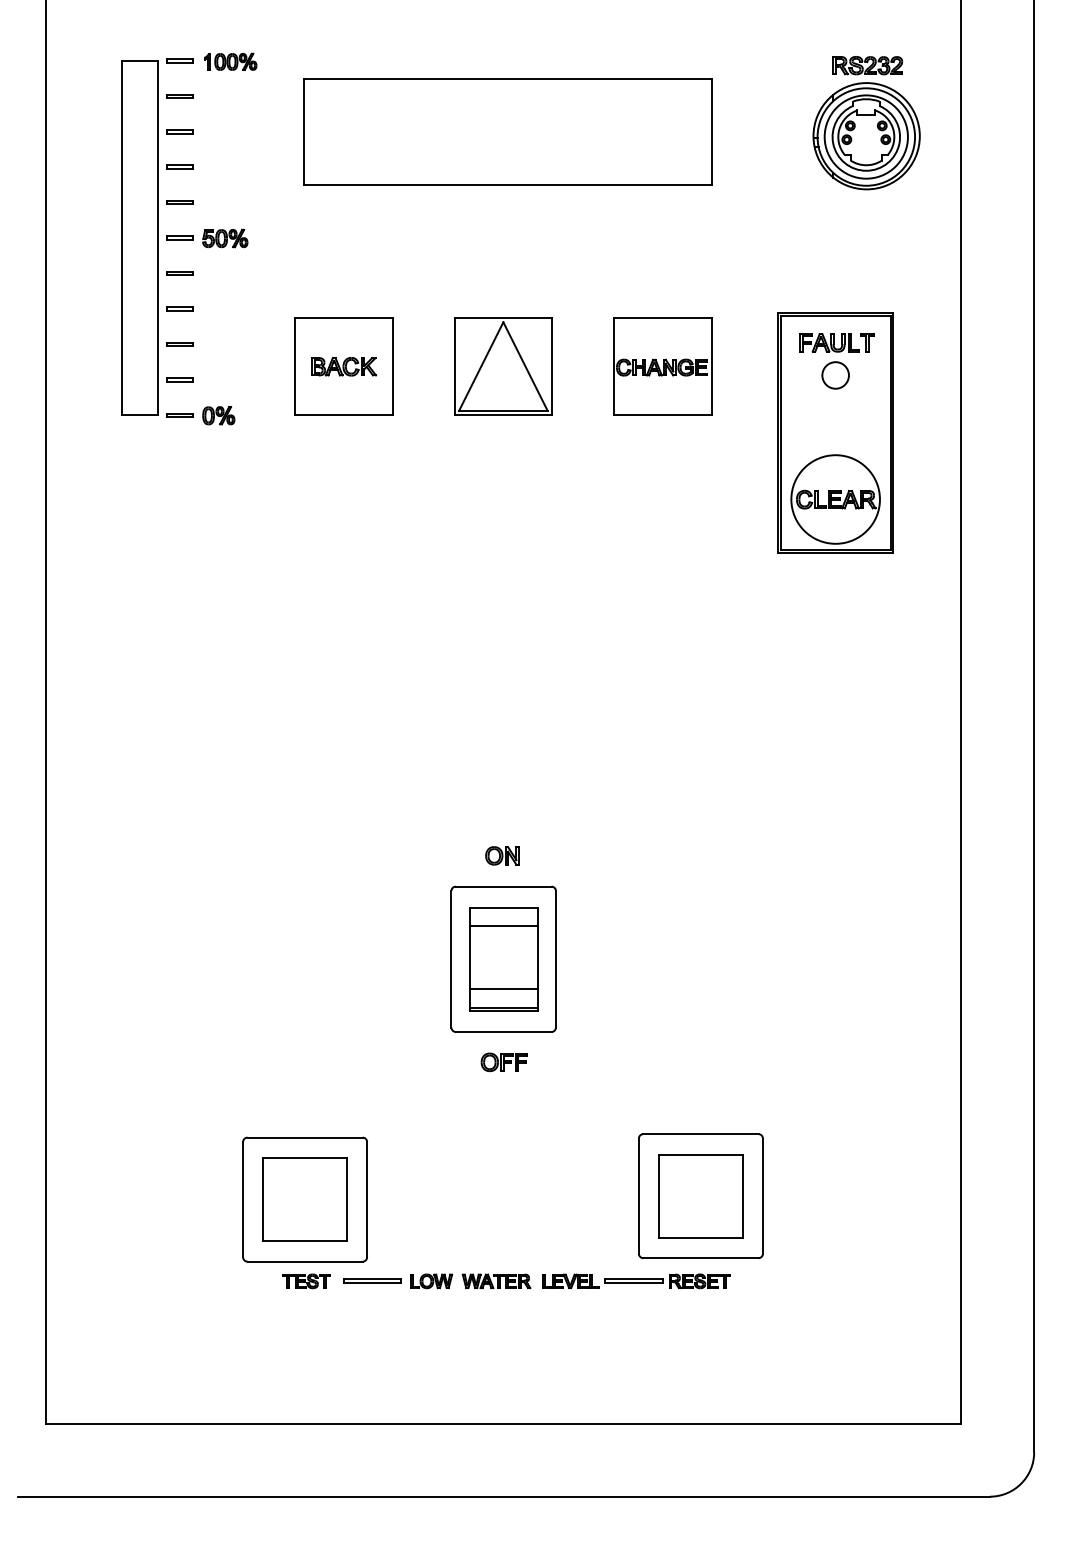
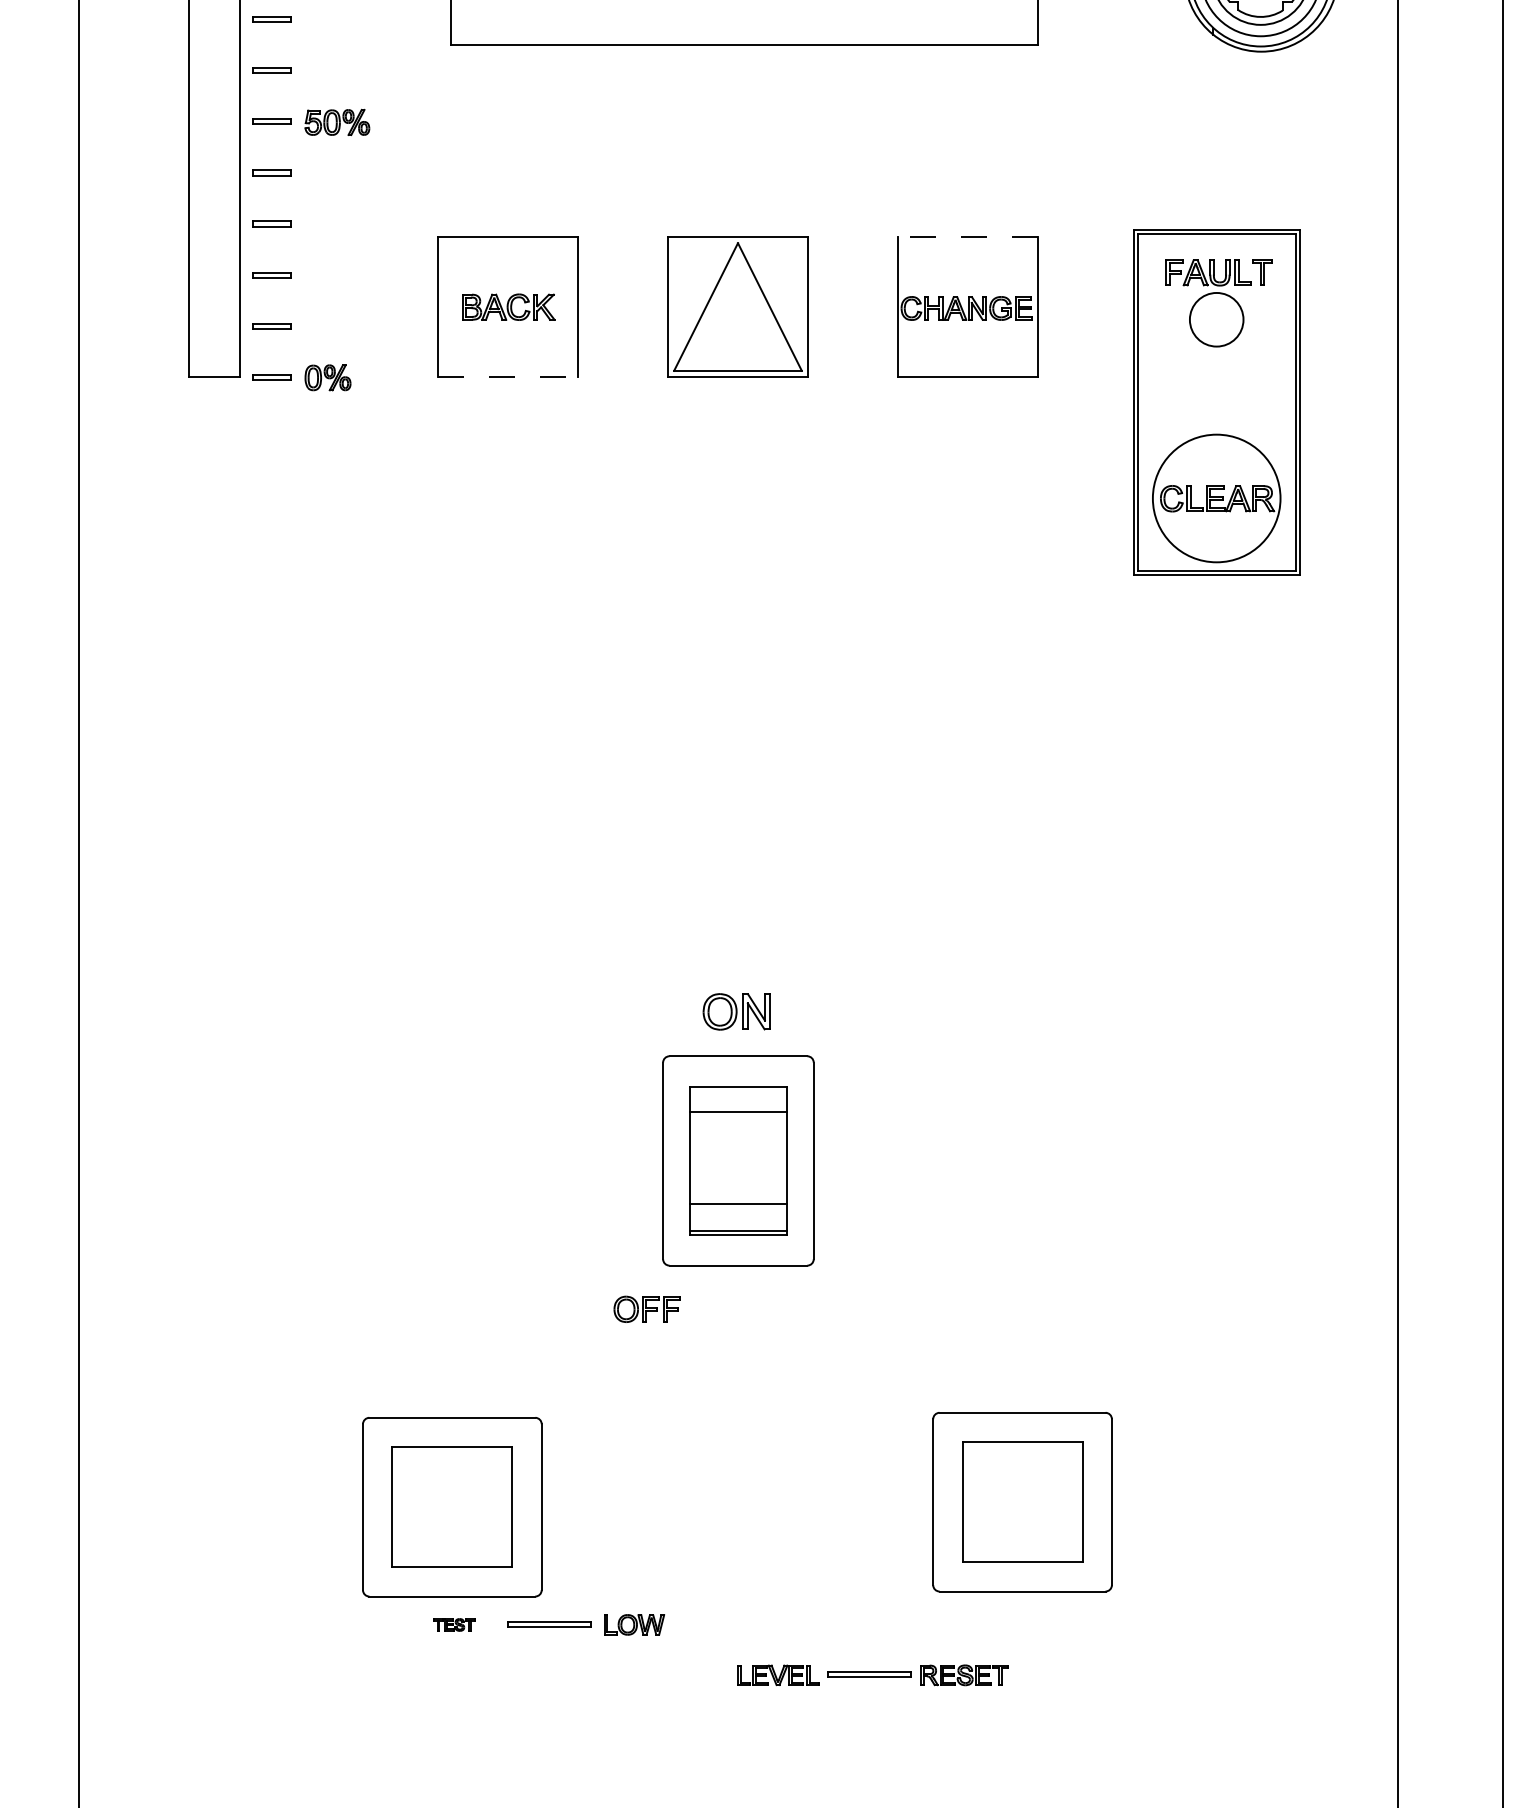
line: (662, 317) -> (967, 236), solid -> dashed
circle: (835, 375) -> (1216, 319), size x1.4
line: (343, 415) -> (507, 377), solid -> dashed
part: (502, 855) -> (736, 1011), size x1.4
part: (503, 1062) -> (645, 1309), moved
part: (306, 1281) -> (454, 1625), size x0.6
part: (496, 1281) -> (728, 1625), removed
part: (636, 1281) -> (873, 1675), moved

